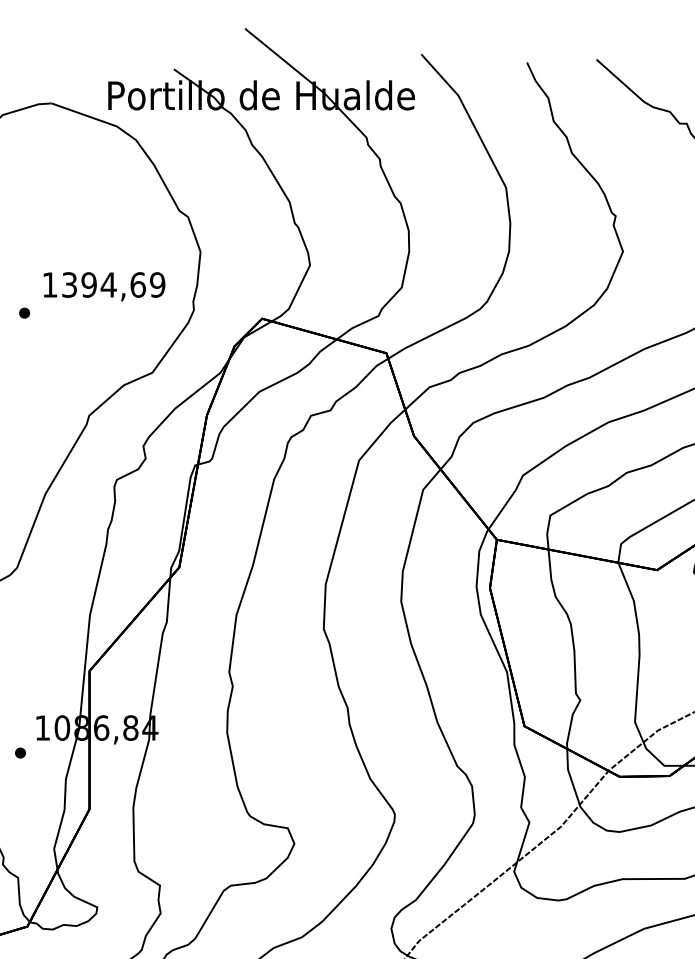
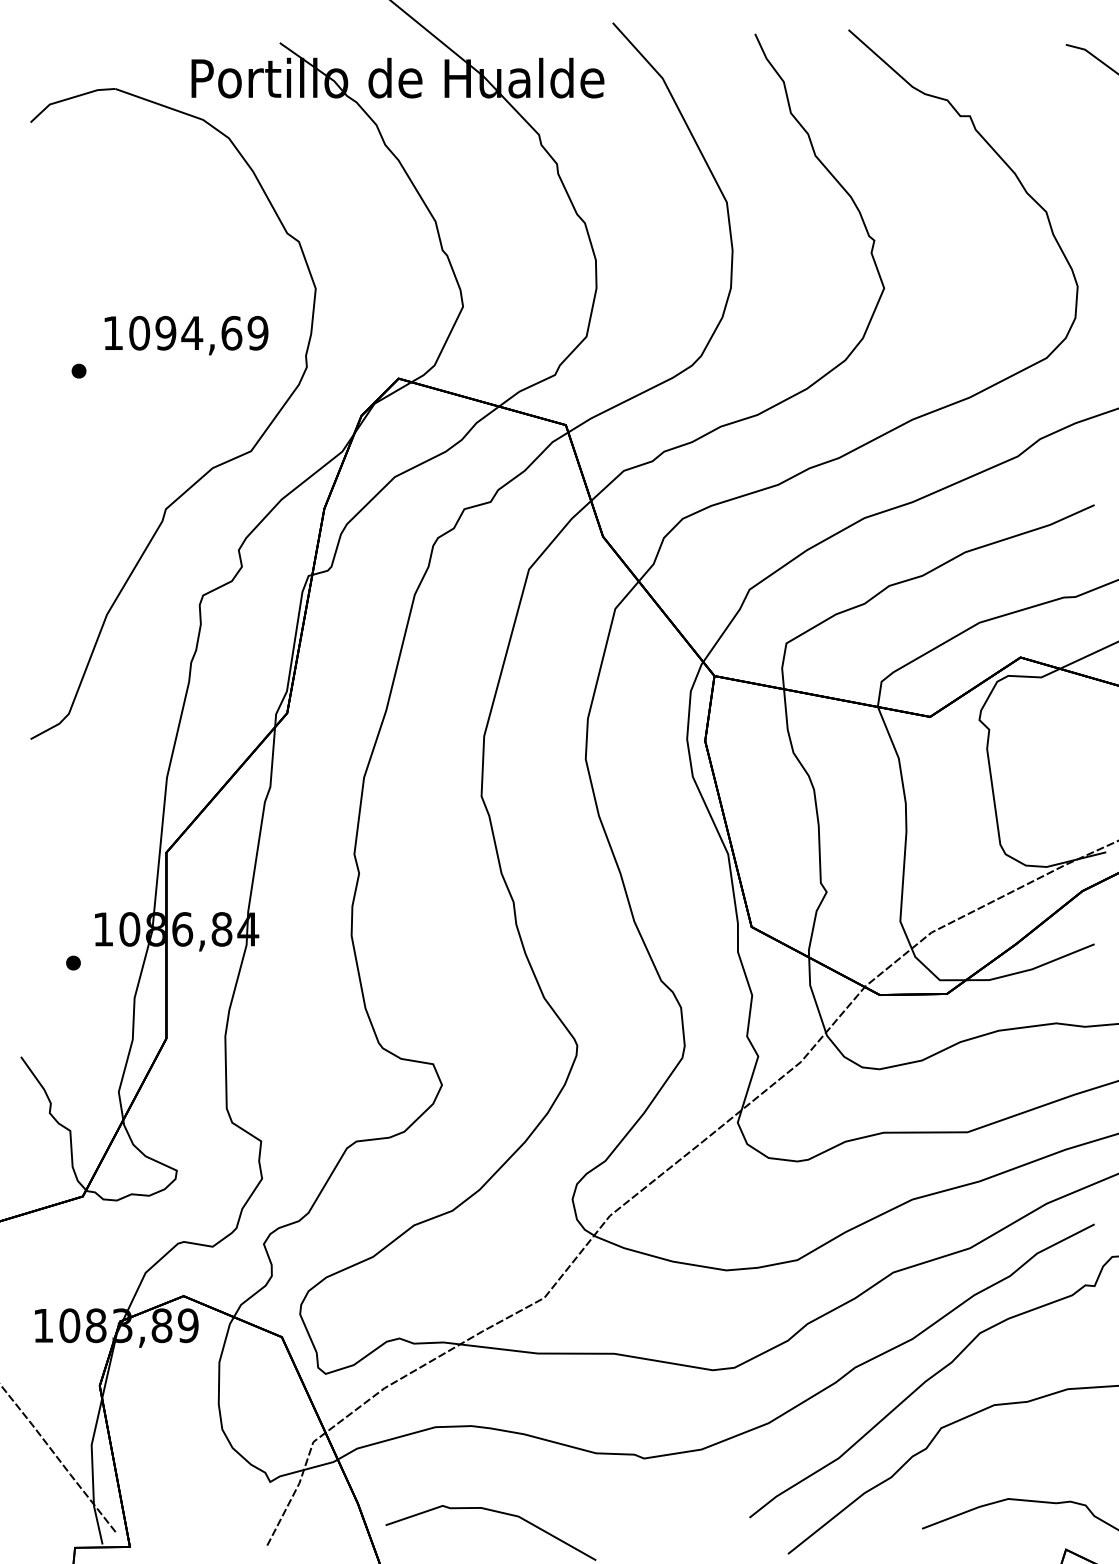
text: (69, 285) -> (139, 333), 1394,69 -> 1094,69

